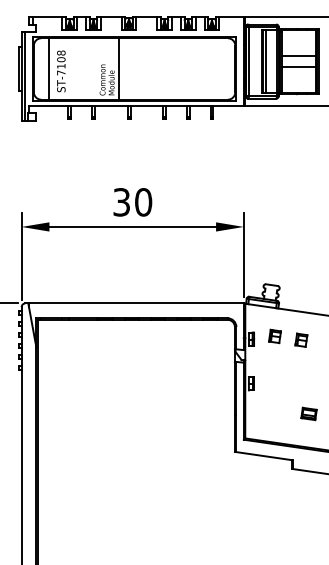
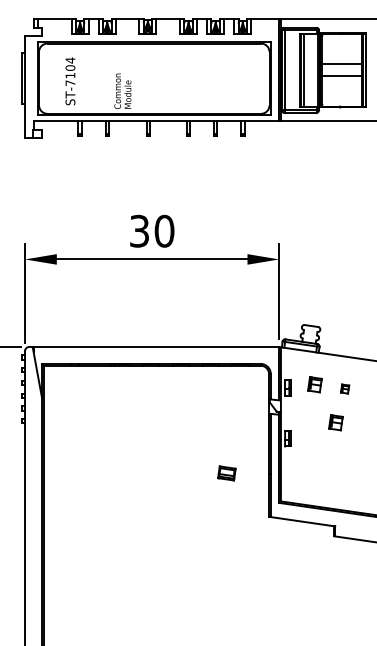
text: (61, 53) -> (70, 60), ST-7108 -> ST-7104
line: (49, 68) -> (56, 78), removed
line: (119, 68) -> (136, 78), removed
line: (25, 76) -> (29, 87), removed
part: (300, 339) -> (344, 388), size x0.6
part: (292, 369) -> (335, 422), added
part: (308, 414) -> (226, 473), moved

